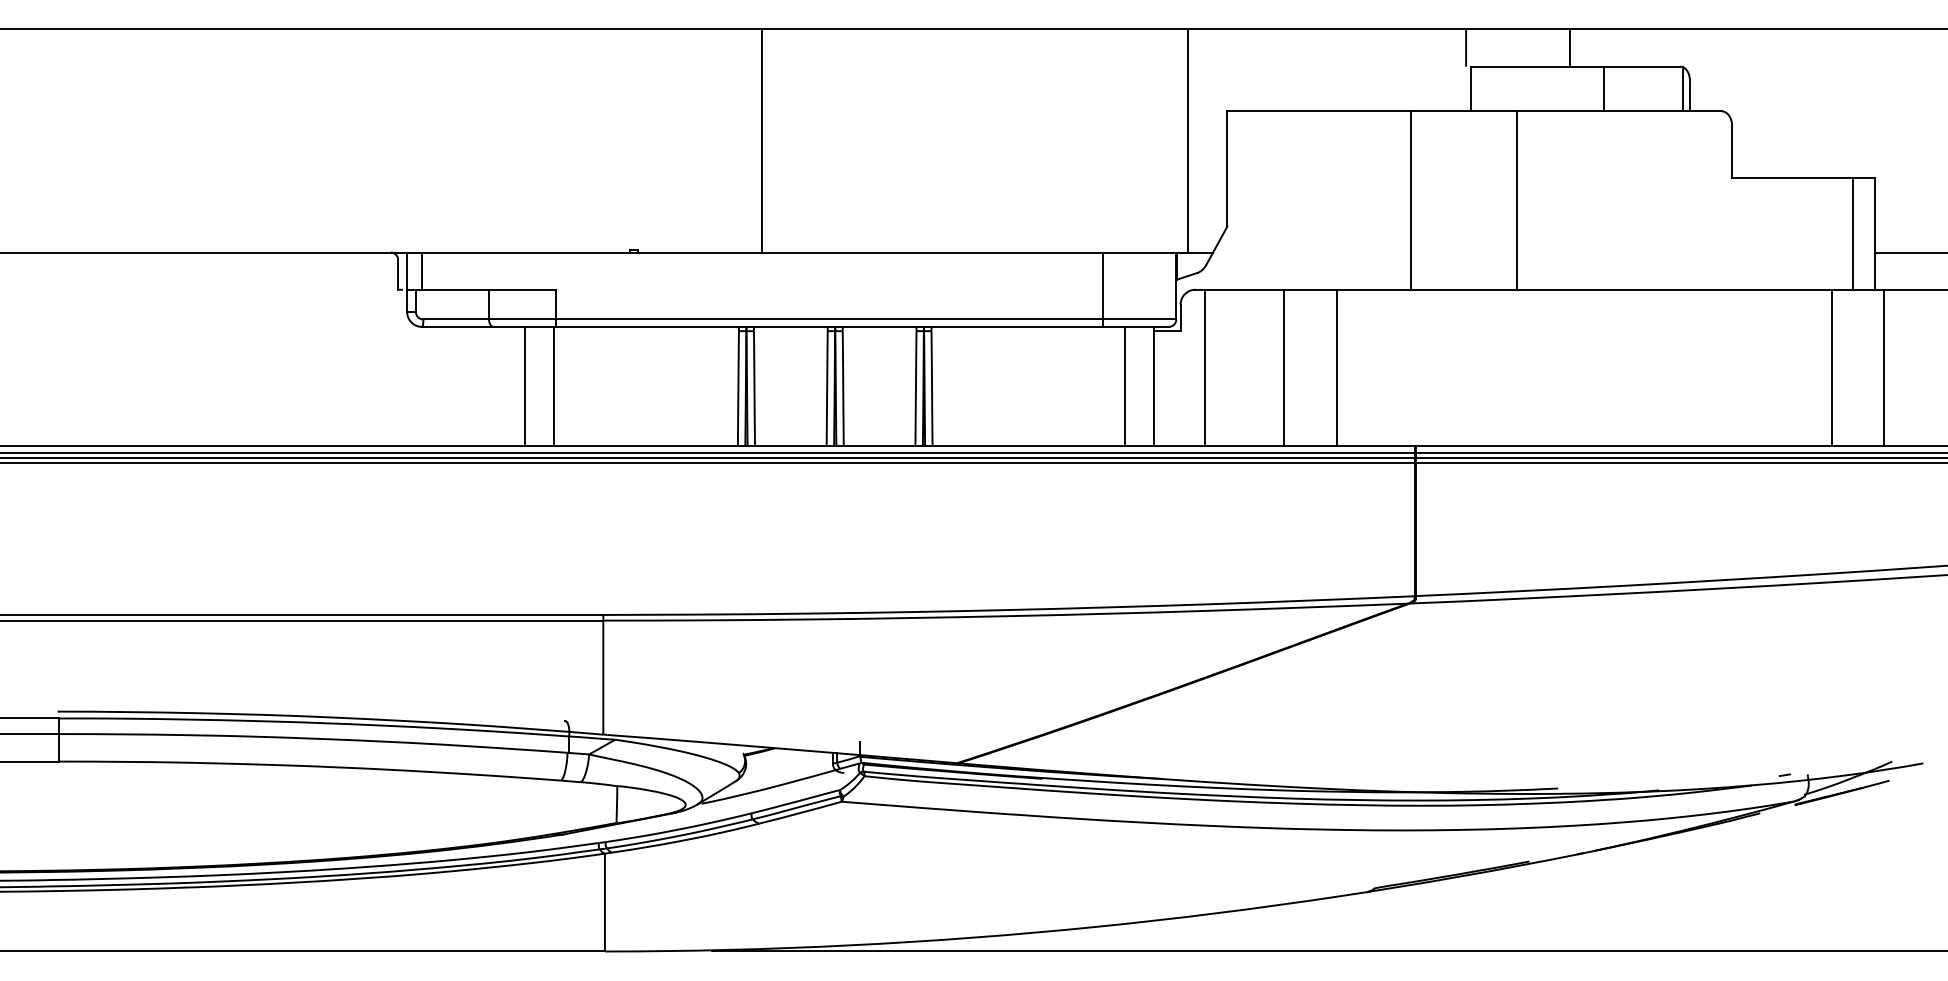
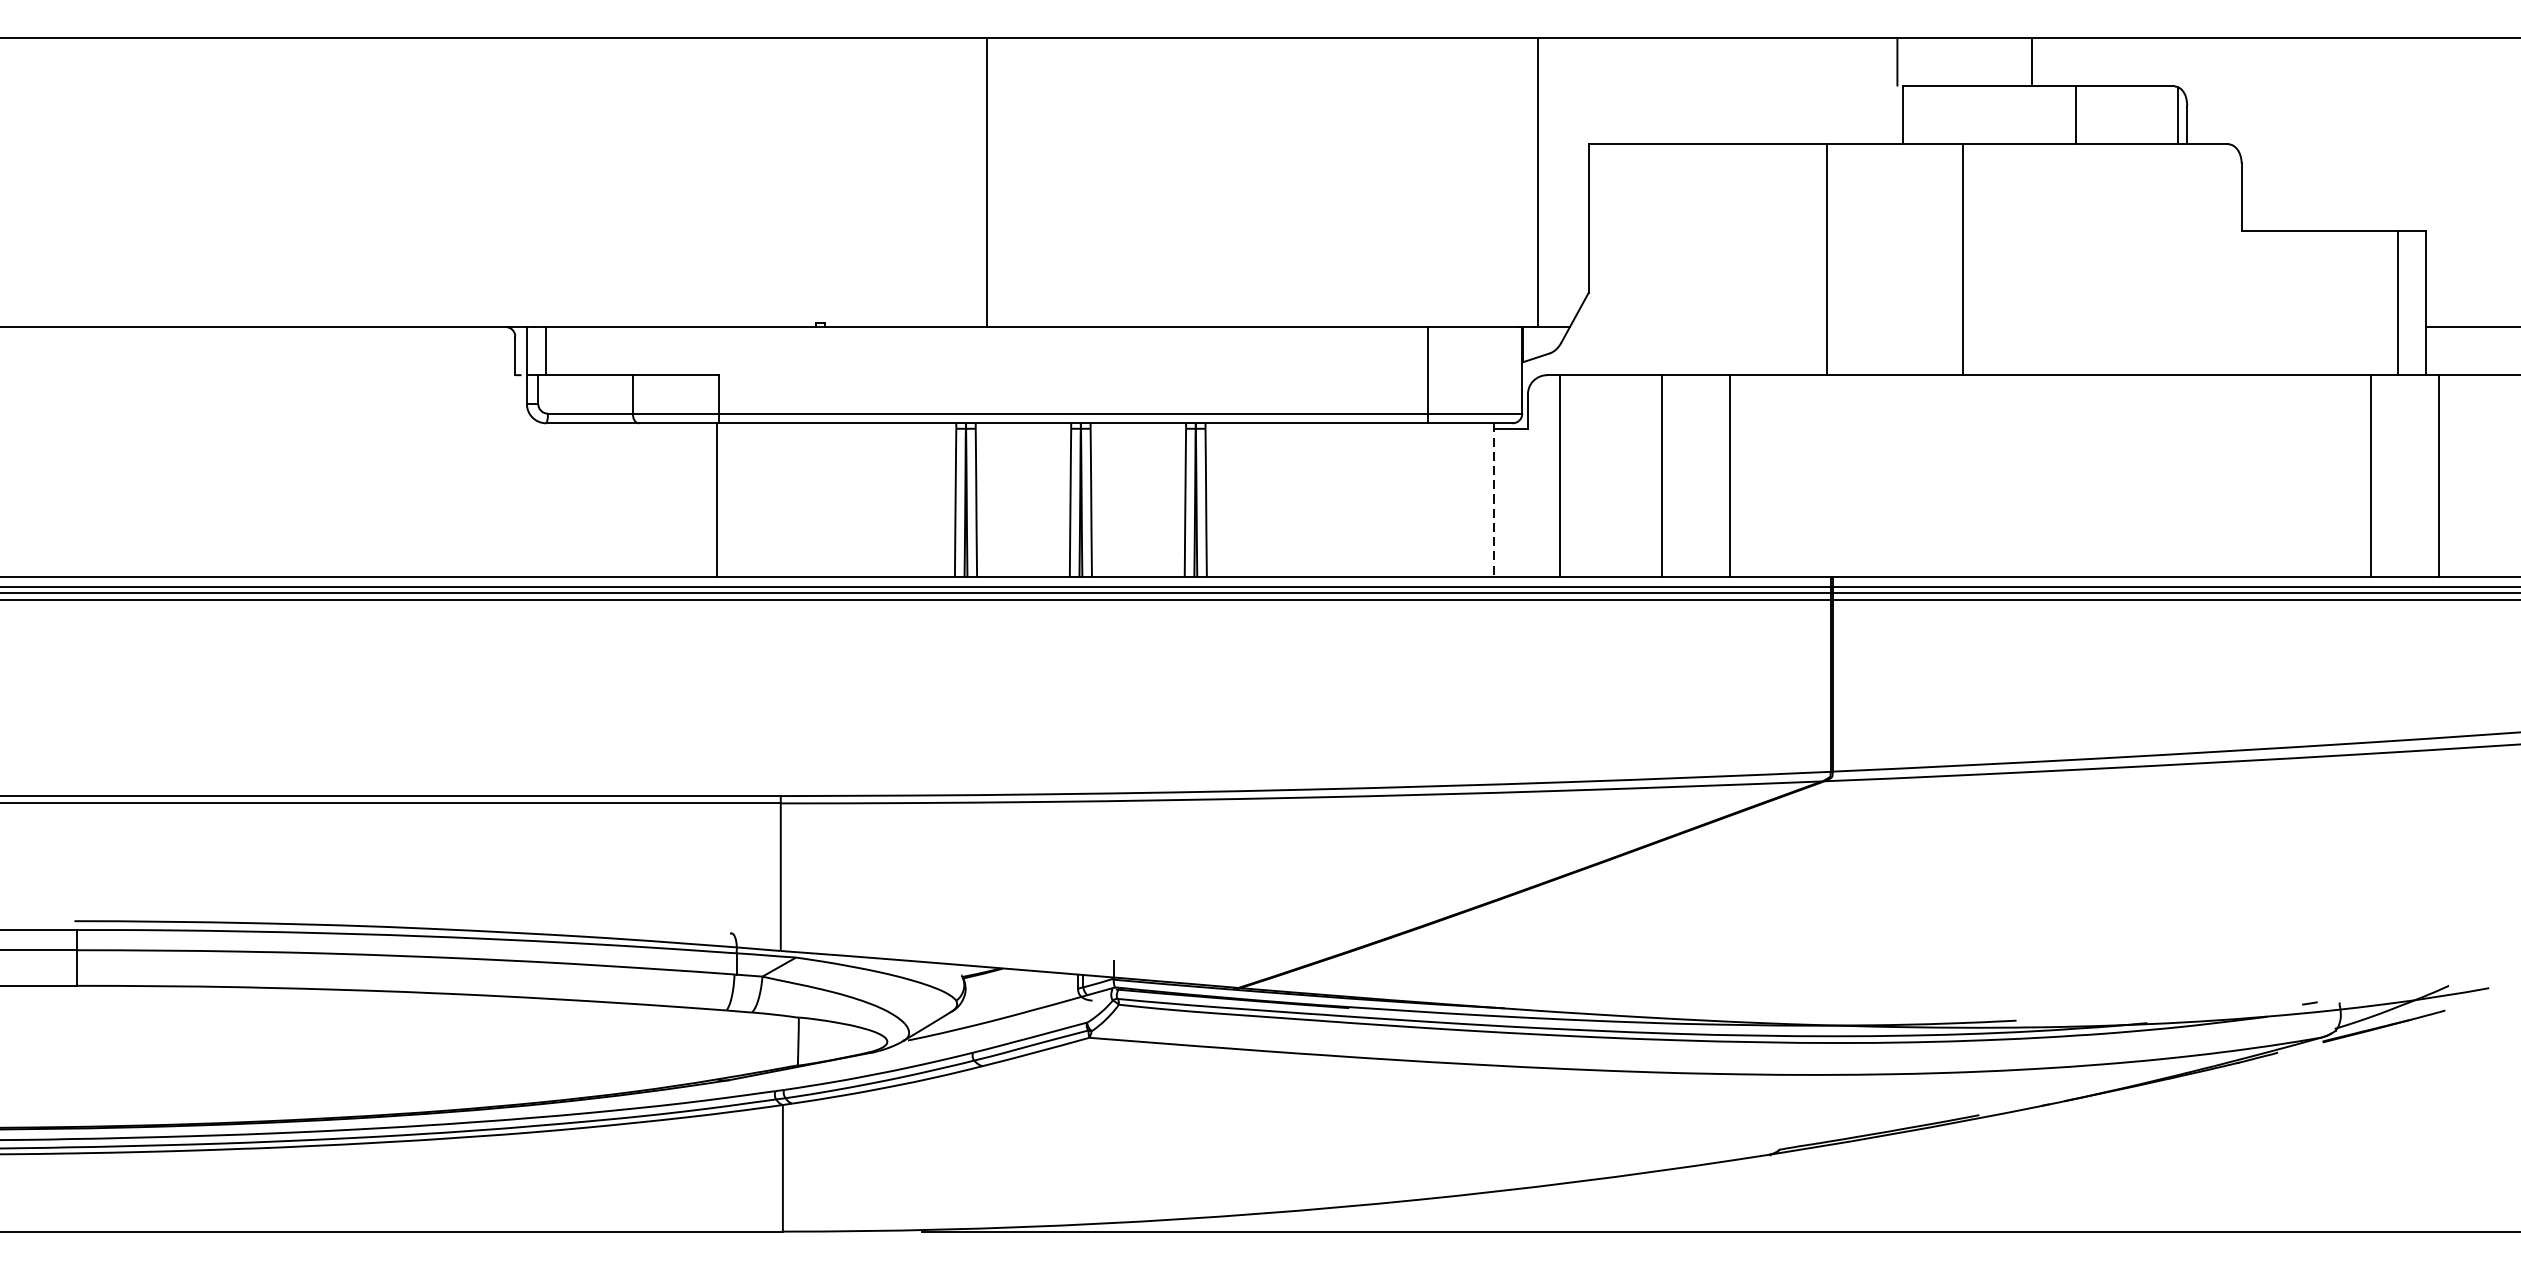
line: (524, 385) -> (678, 499), removed
line: (1124, 385) -> (1455, 499), removed
line: (1154, 386) -> (1494, 500), solid -> dashed

